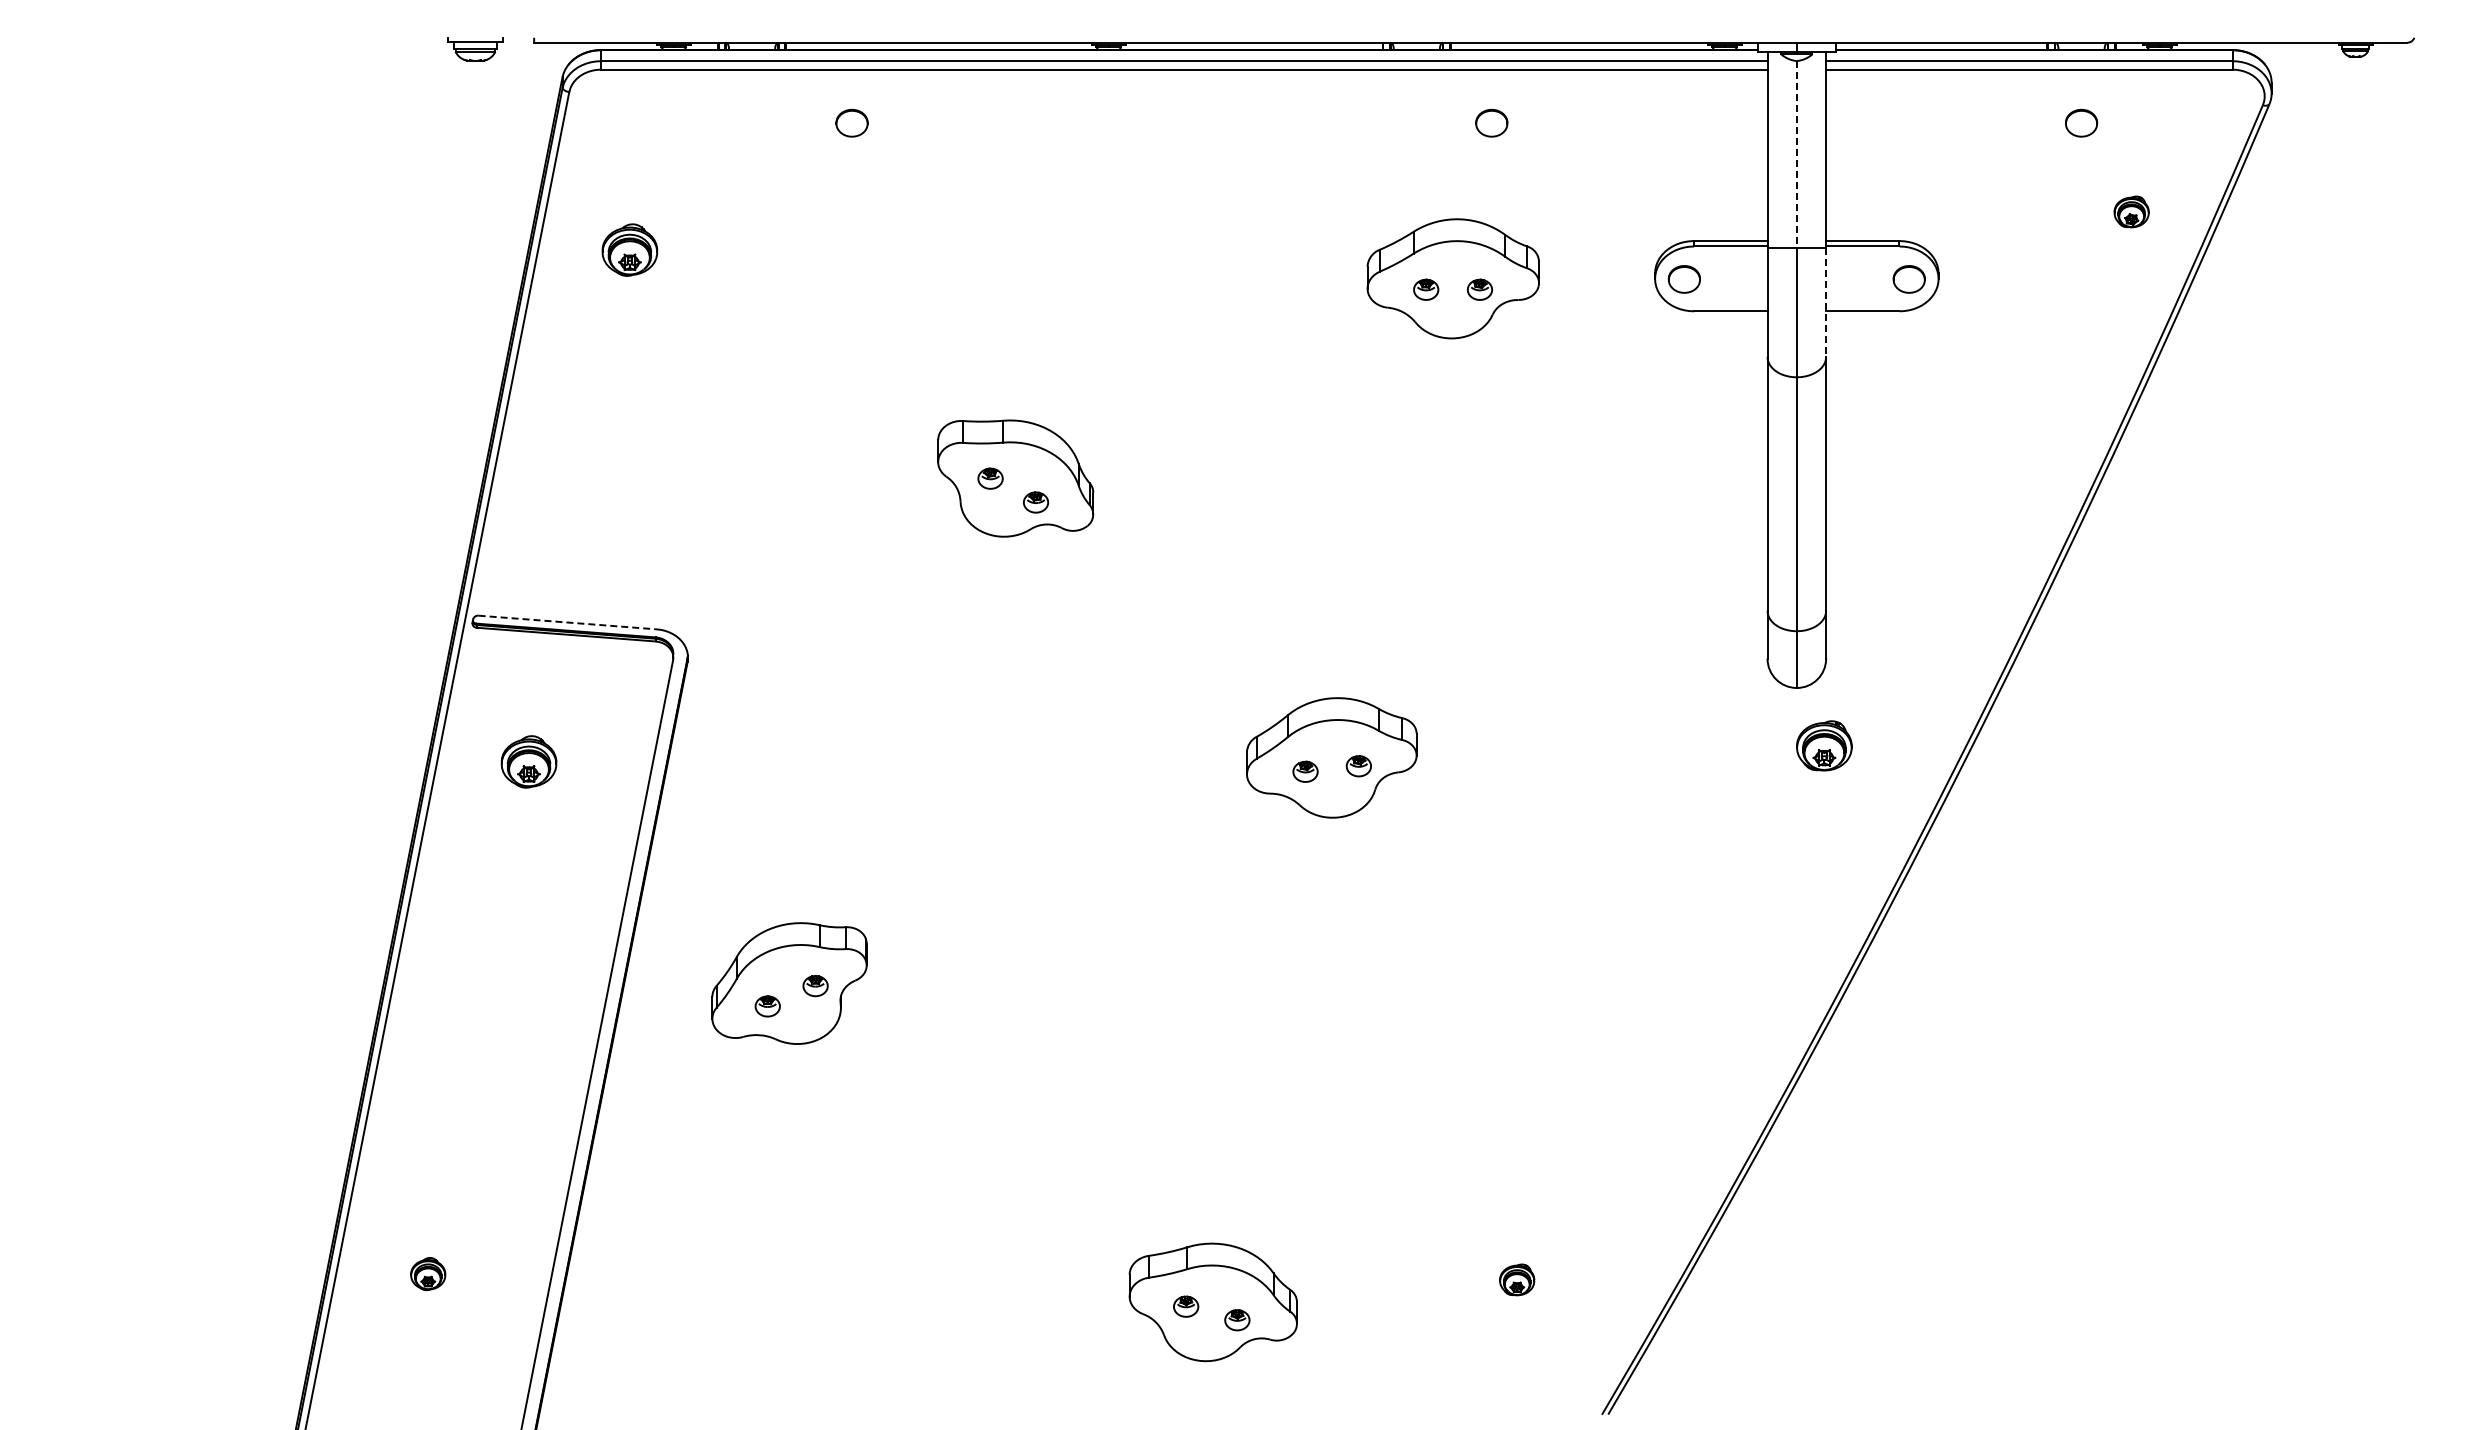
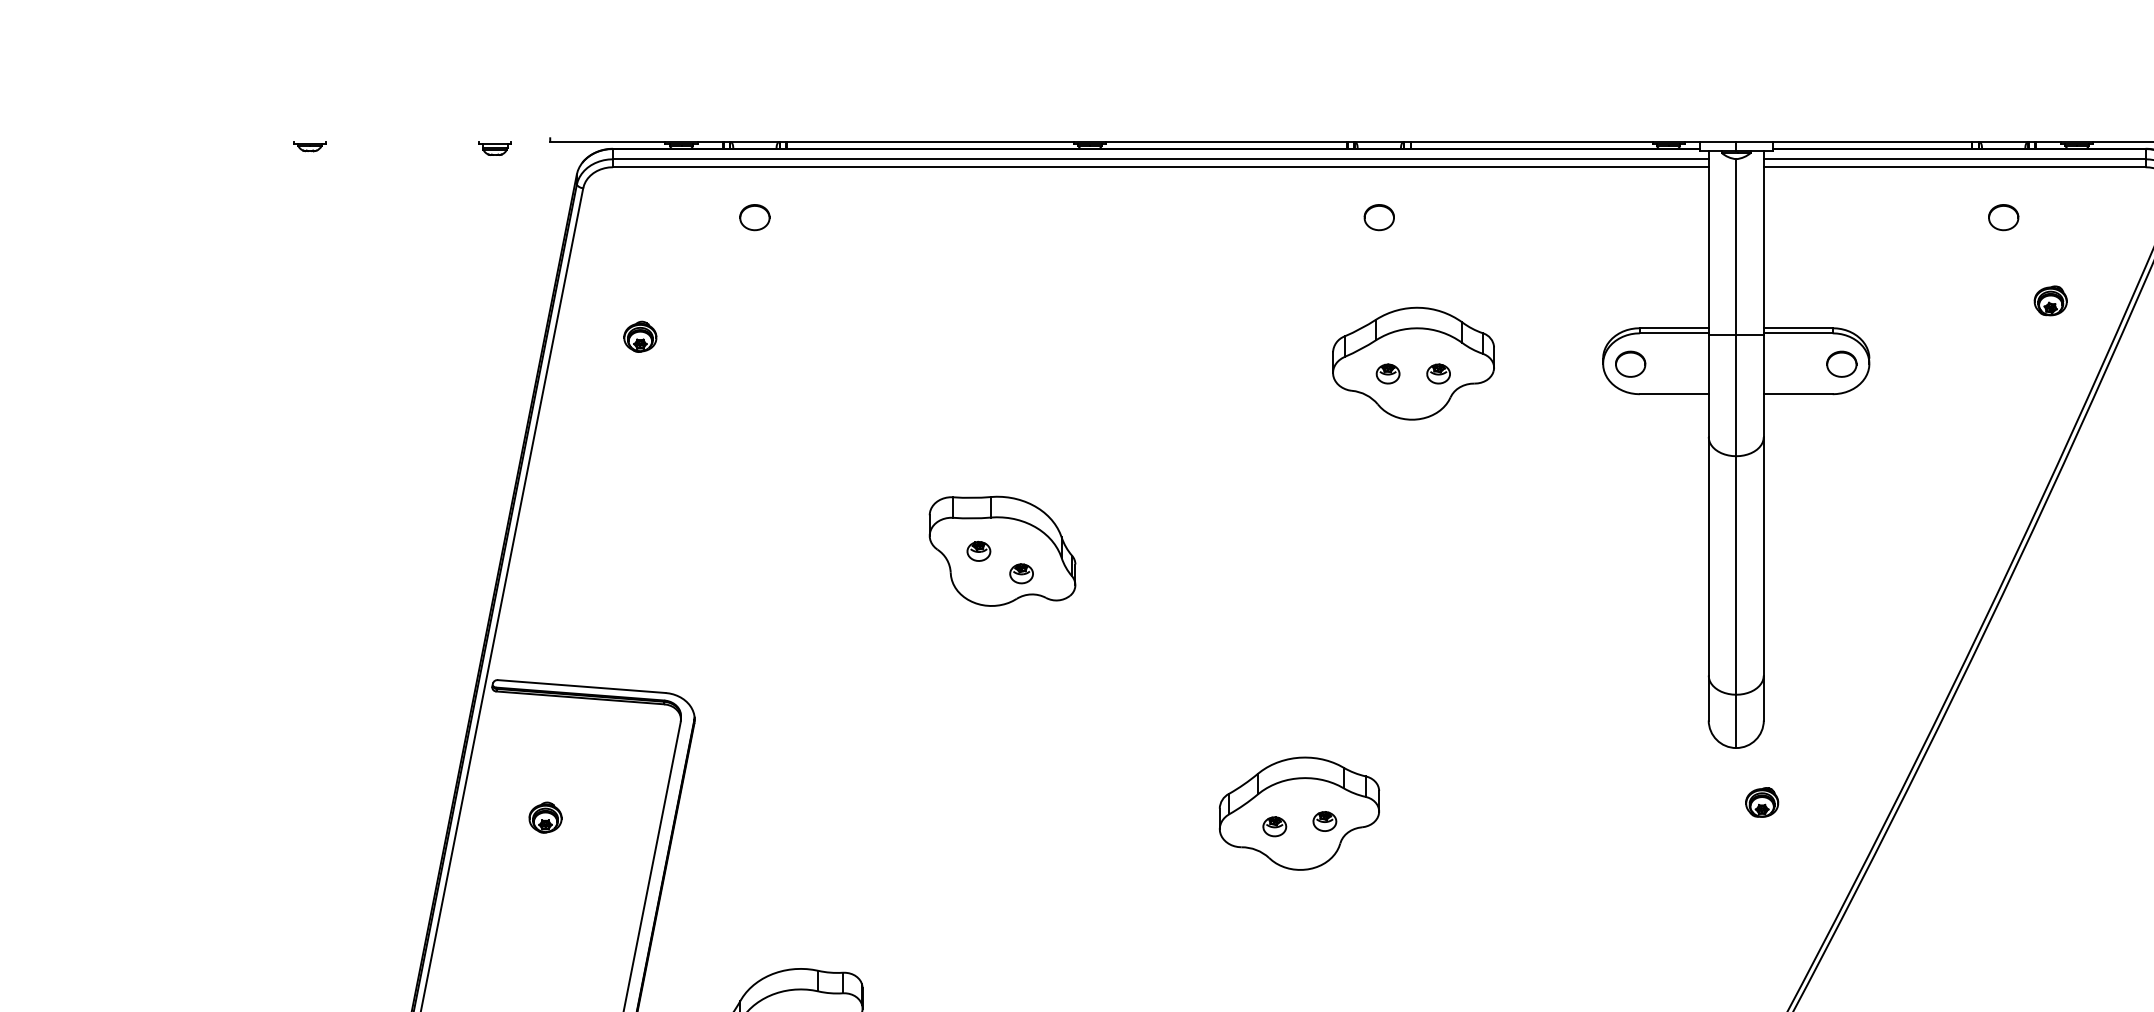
part: (277, 47) -> (309, 146), added
part: (475, 49) -> (495, 148), size x0.62
part: (851, 122) -> (754, 216), moved
part: (1491, 122) -> (1379, 216), moved
line: (1796, 154) -> (1735, 246), dashed -> solid
part: (630, 250) -> (640, 337), size x0.62
line: (1826, 303) -> (1764, 386), dashed -> solid
line: (568, 622) -> (582, 686), dashed -> solid
part: (1824, 745) -> (1762, 802), size x0.62
part: (529, 762) -> (545, 818), size x0.62

